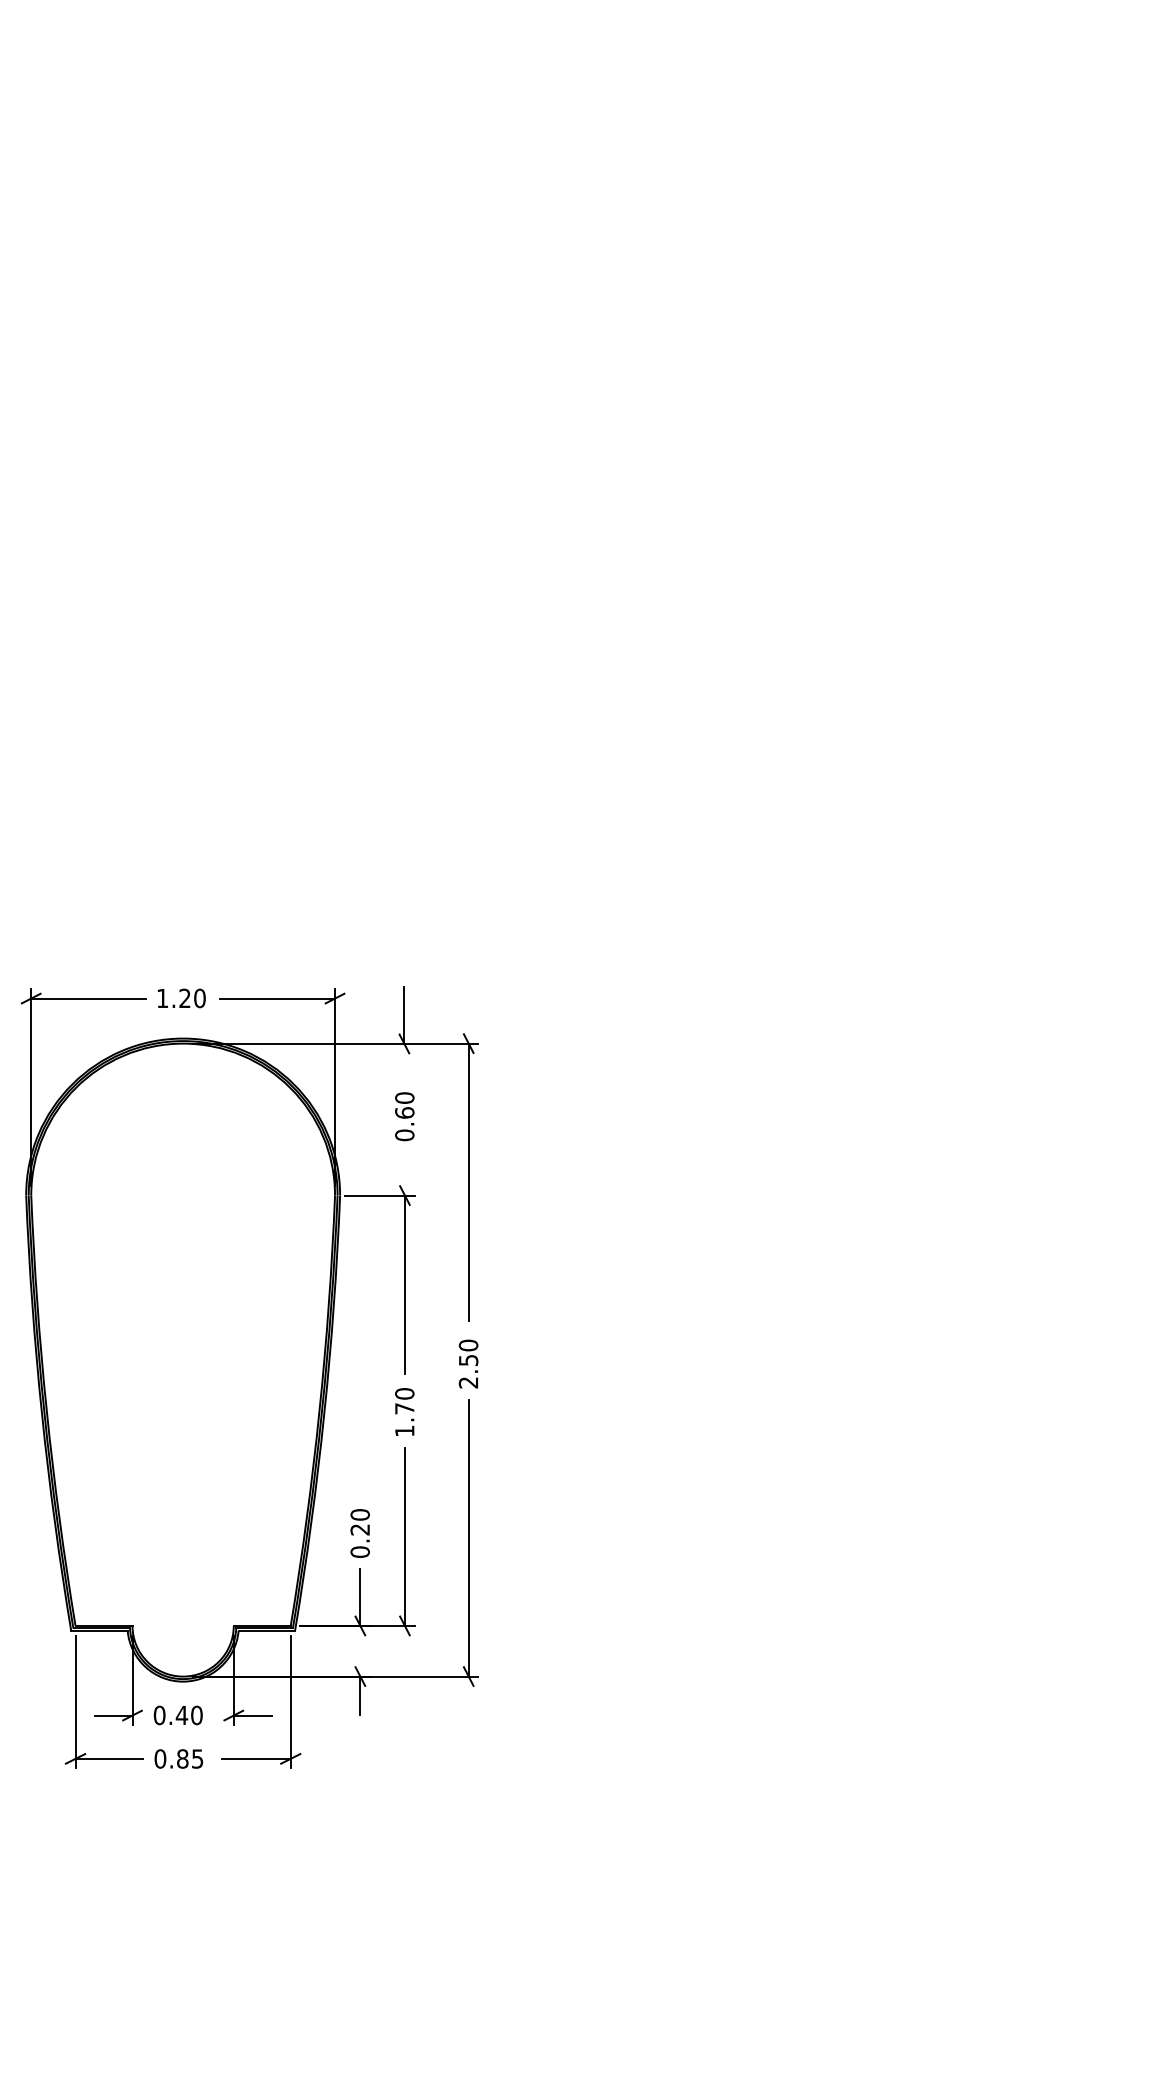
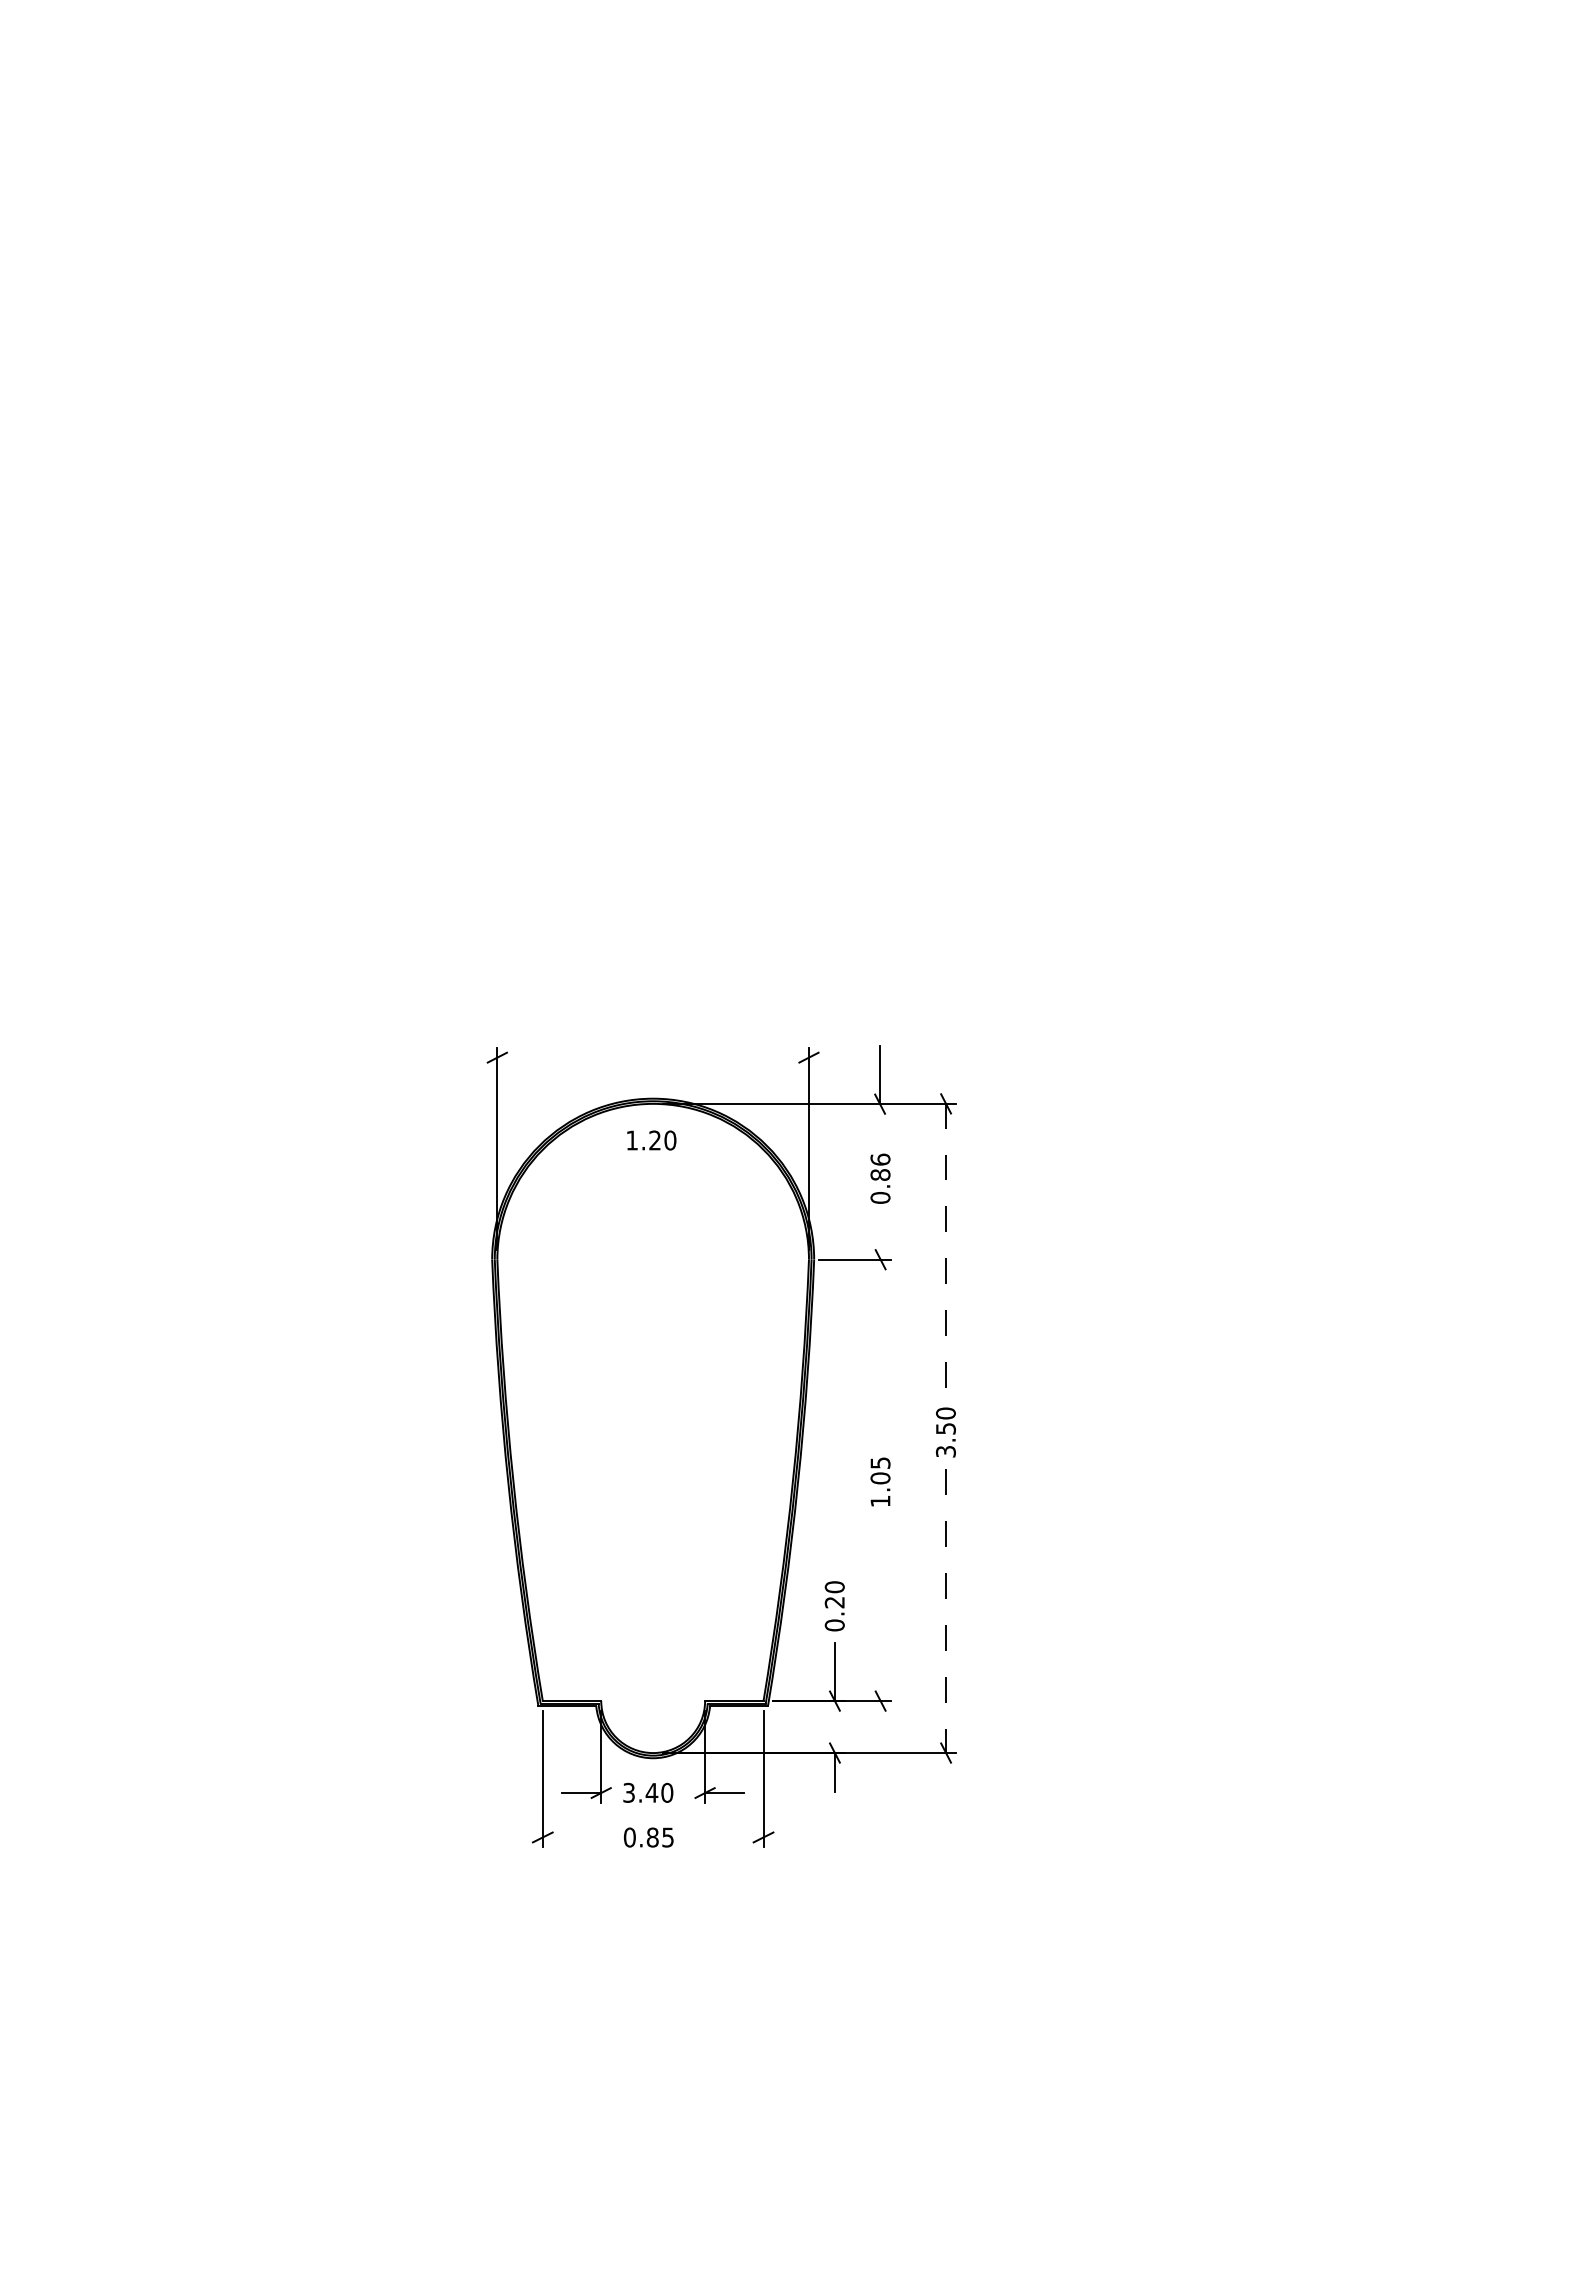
line: (87, 998) -> (555, 1057), removed
text: (181, 998) -> (651, 1140), moved
line: (277, 998) -> (749, 1057), removed
text: (404, 1104) -> (880, 1166), 0.60 -> 0.86
line: (469, 1181) -> (946, 1245), solid -> dashed
line: (404, 1284) -> (880, 1350), removed
text: (468, 1382) -> (945, 1451), 2.50 -> 3.50
text: (404, 1401) -> (880, 1470), 1.70 -> 1.05
line: (404, 1536) -> (880, 1609), removed
line: (469, 1538) -> (946, 1611), solid -> dashed
text: (160, 1715) -> (629, 1792), 0.40 -> 3.40
line: (109, 1758) -> (577, 1837), removed
line: (256, 1758) -> (728, 1837), removed

